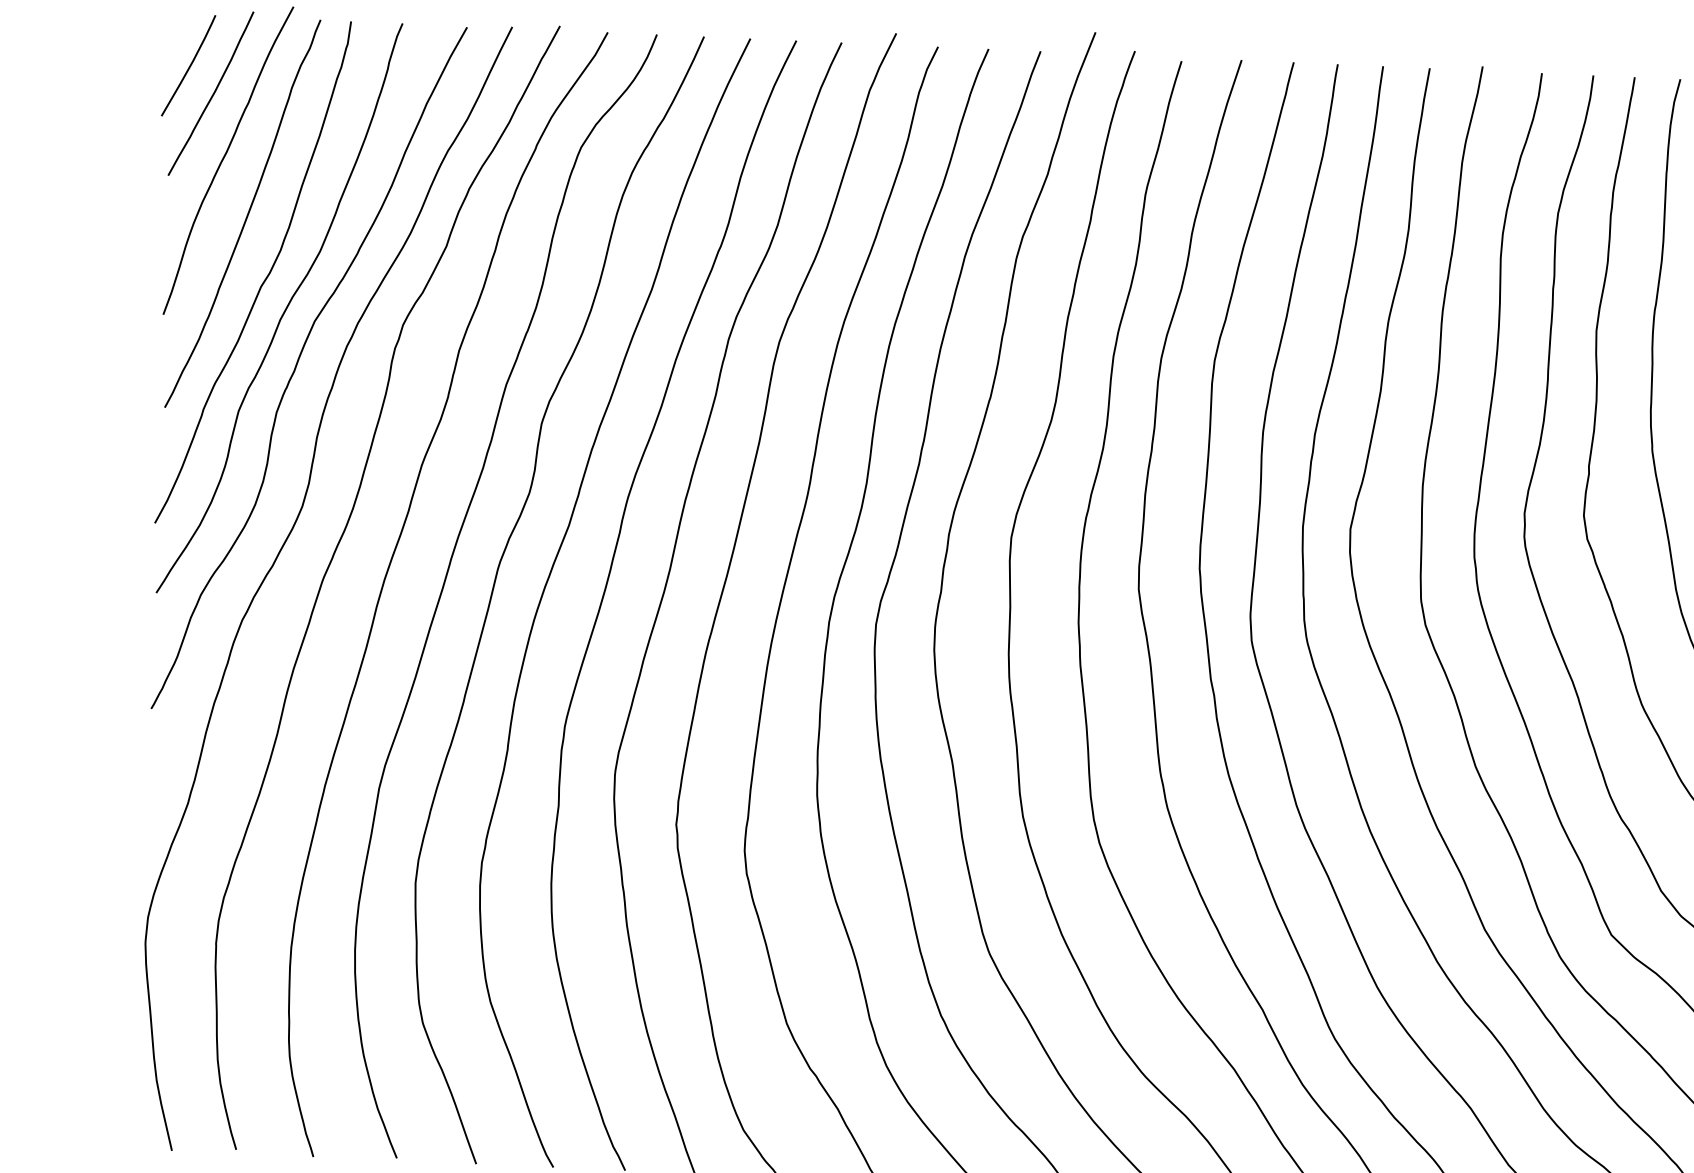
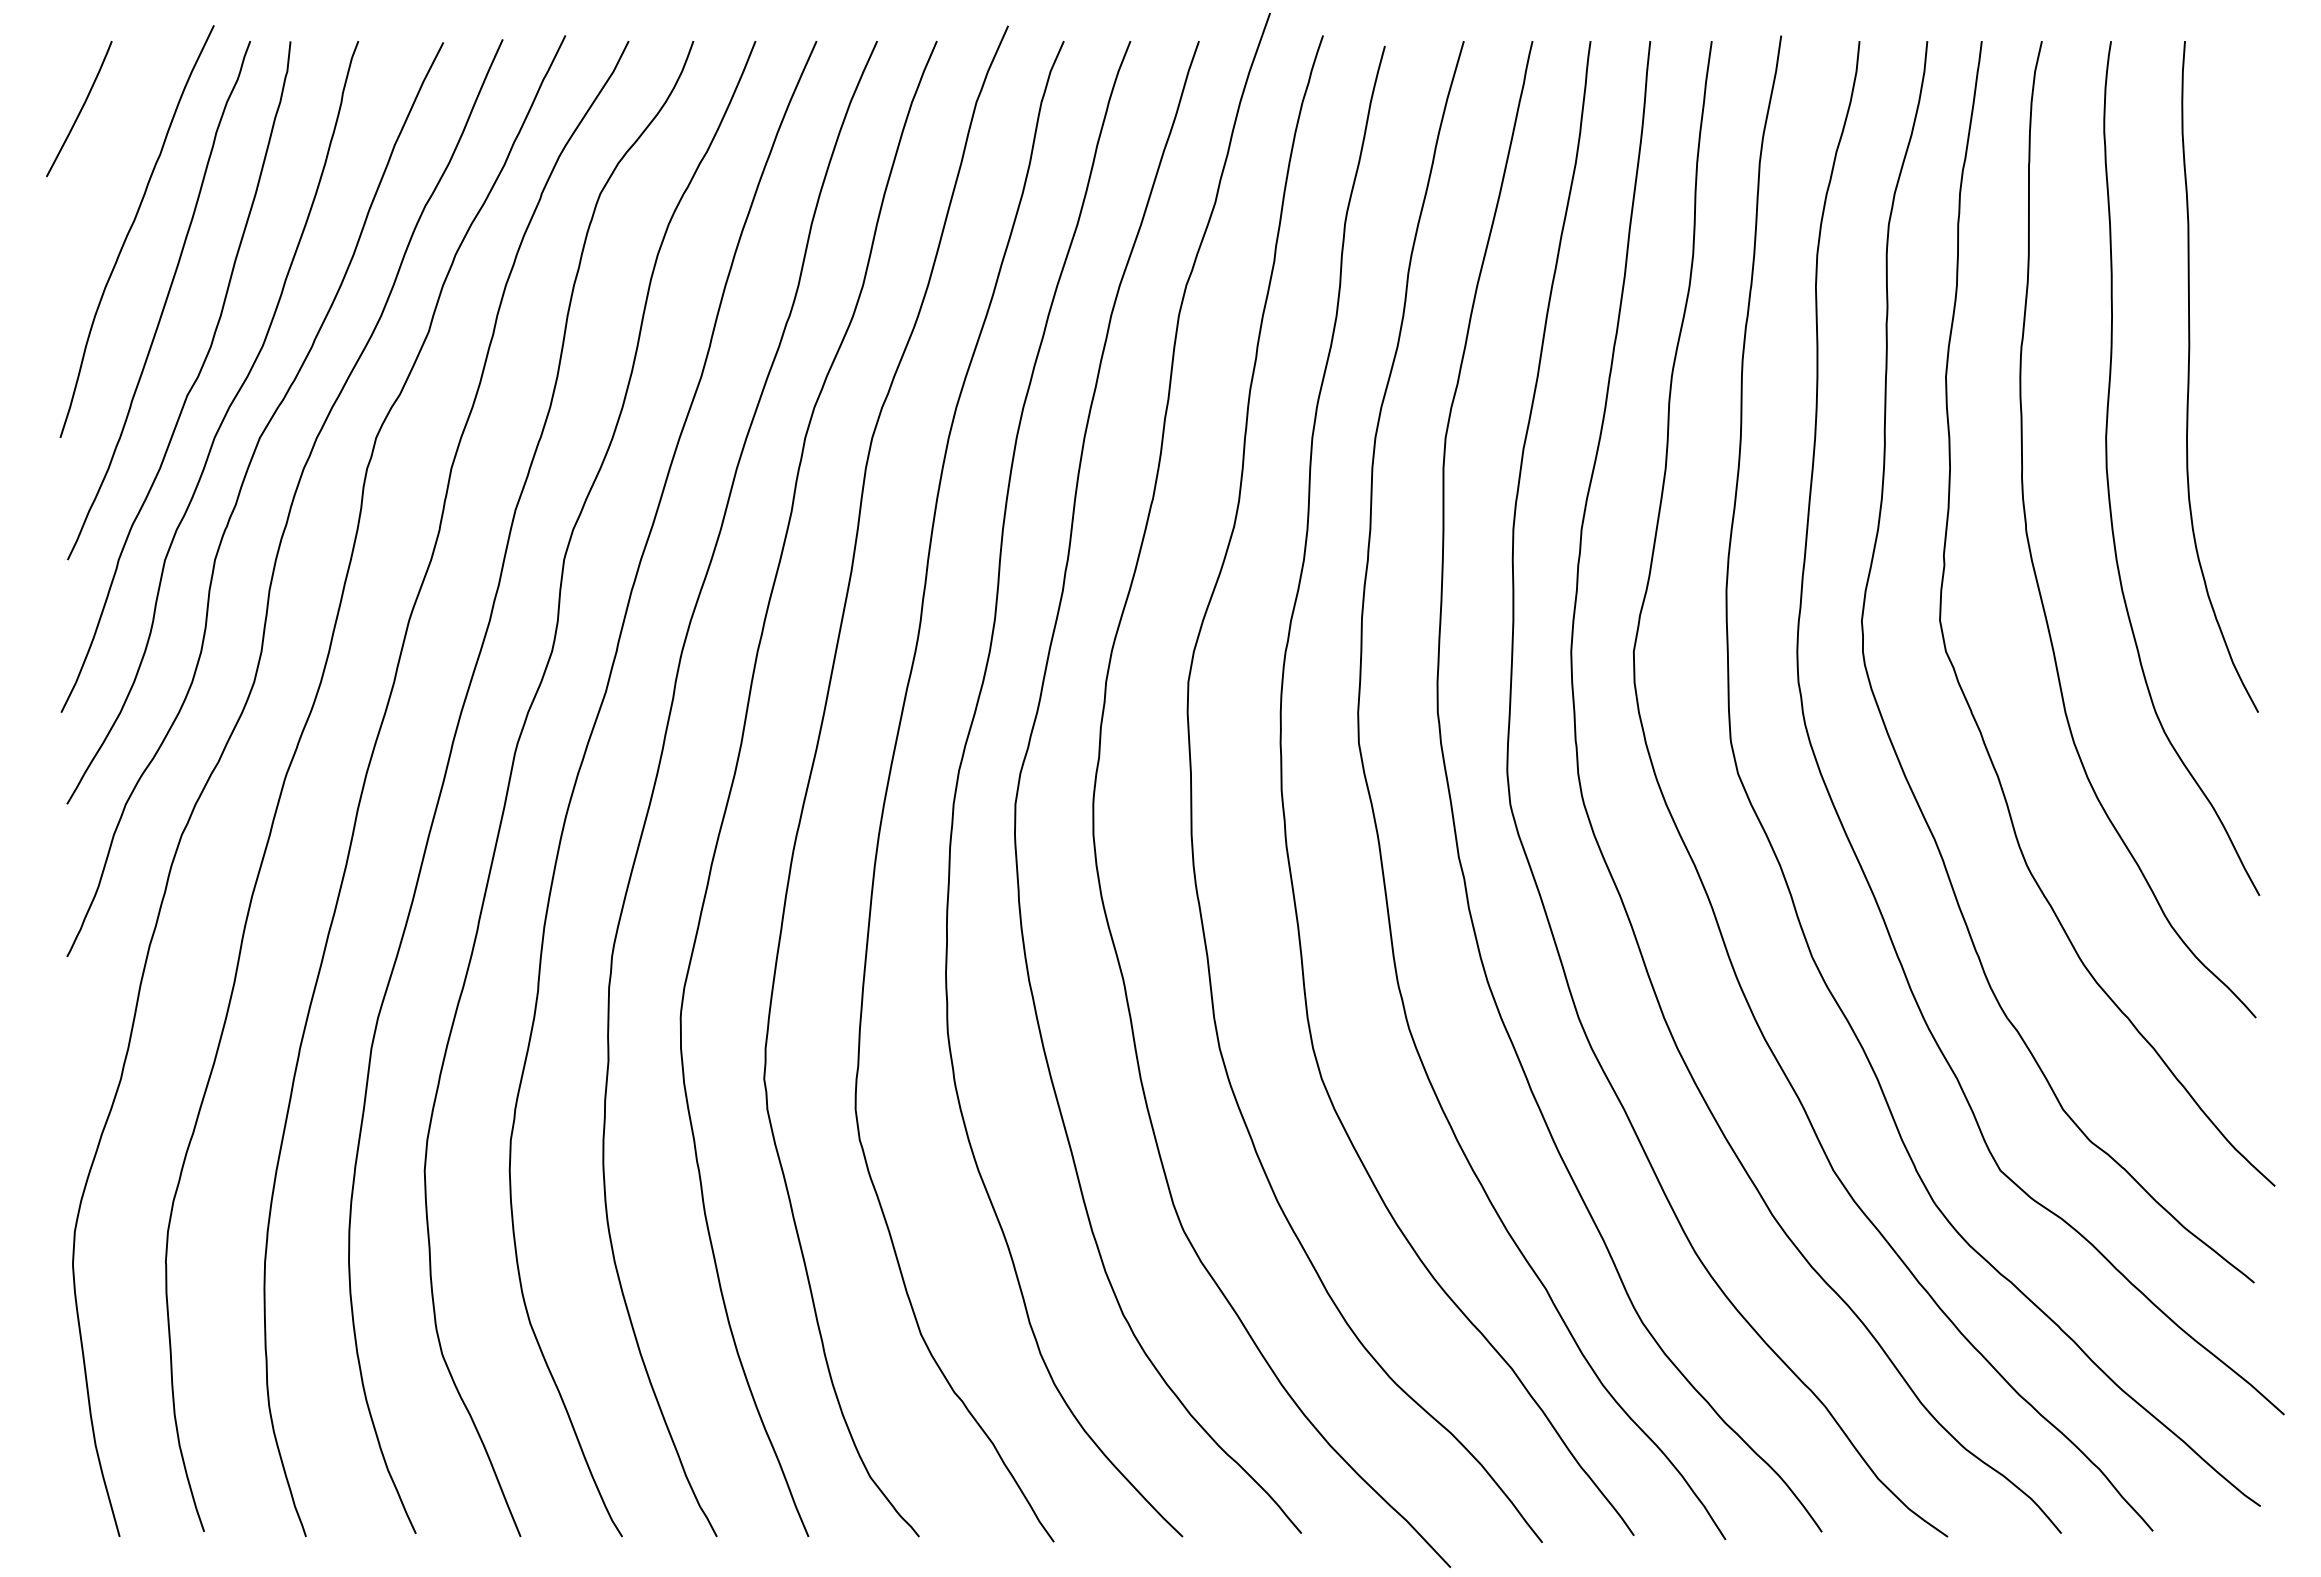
curve: (212, 94) -> (112, 145), removed

